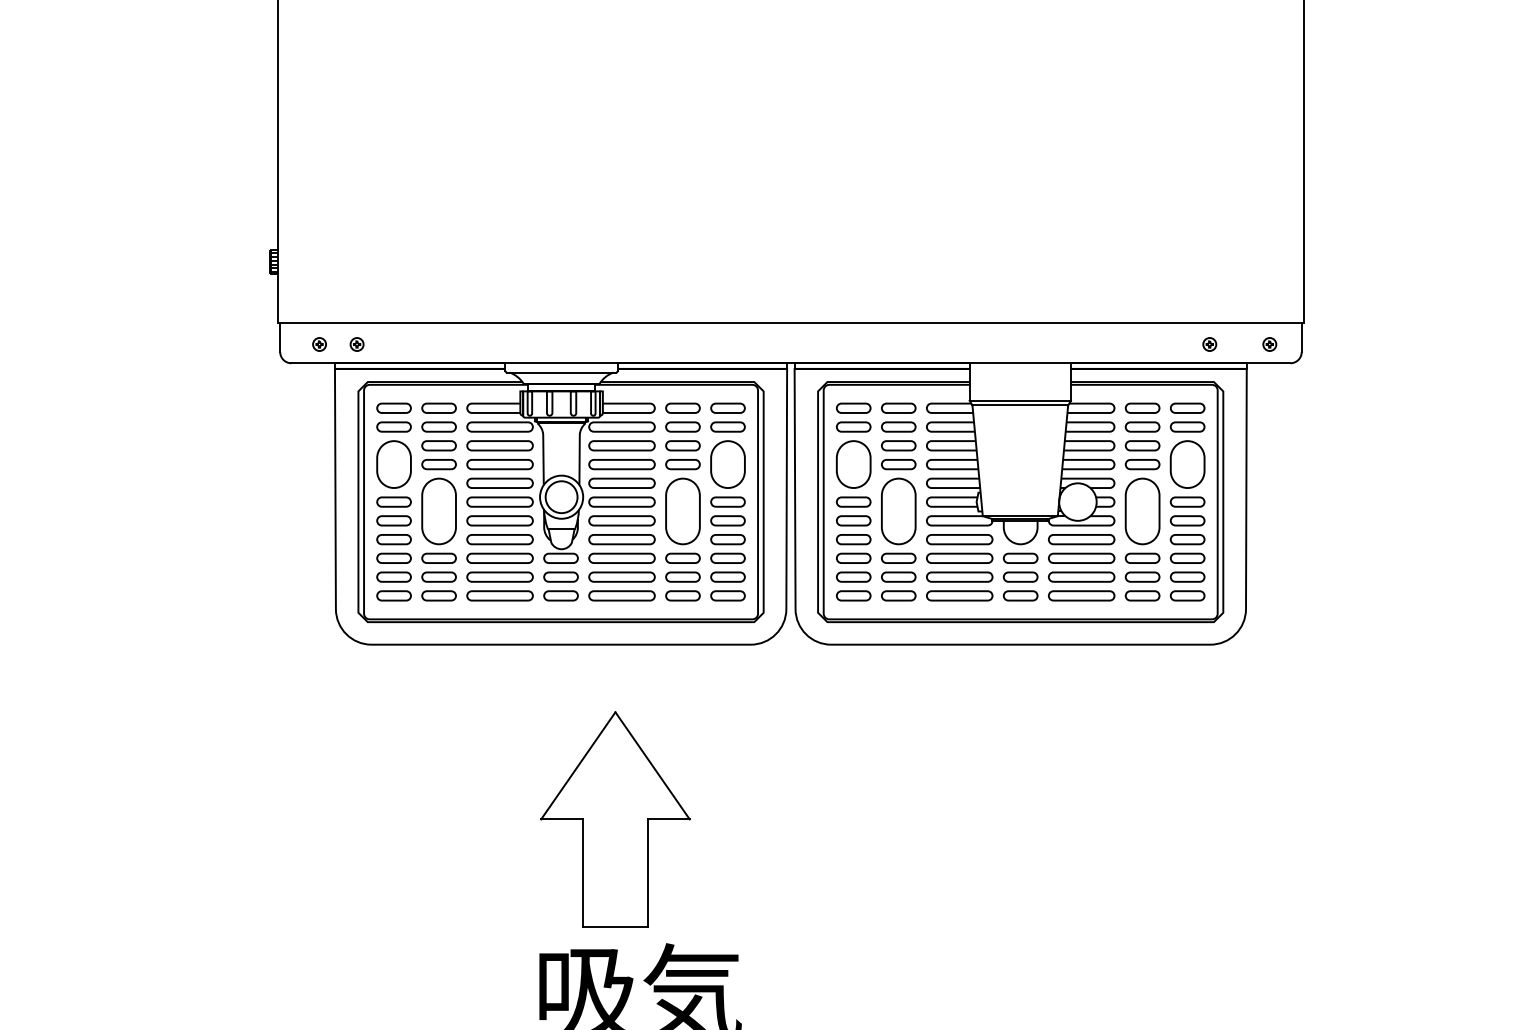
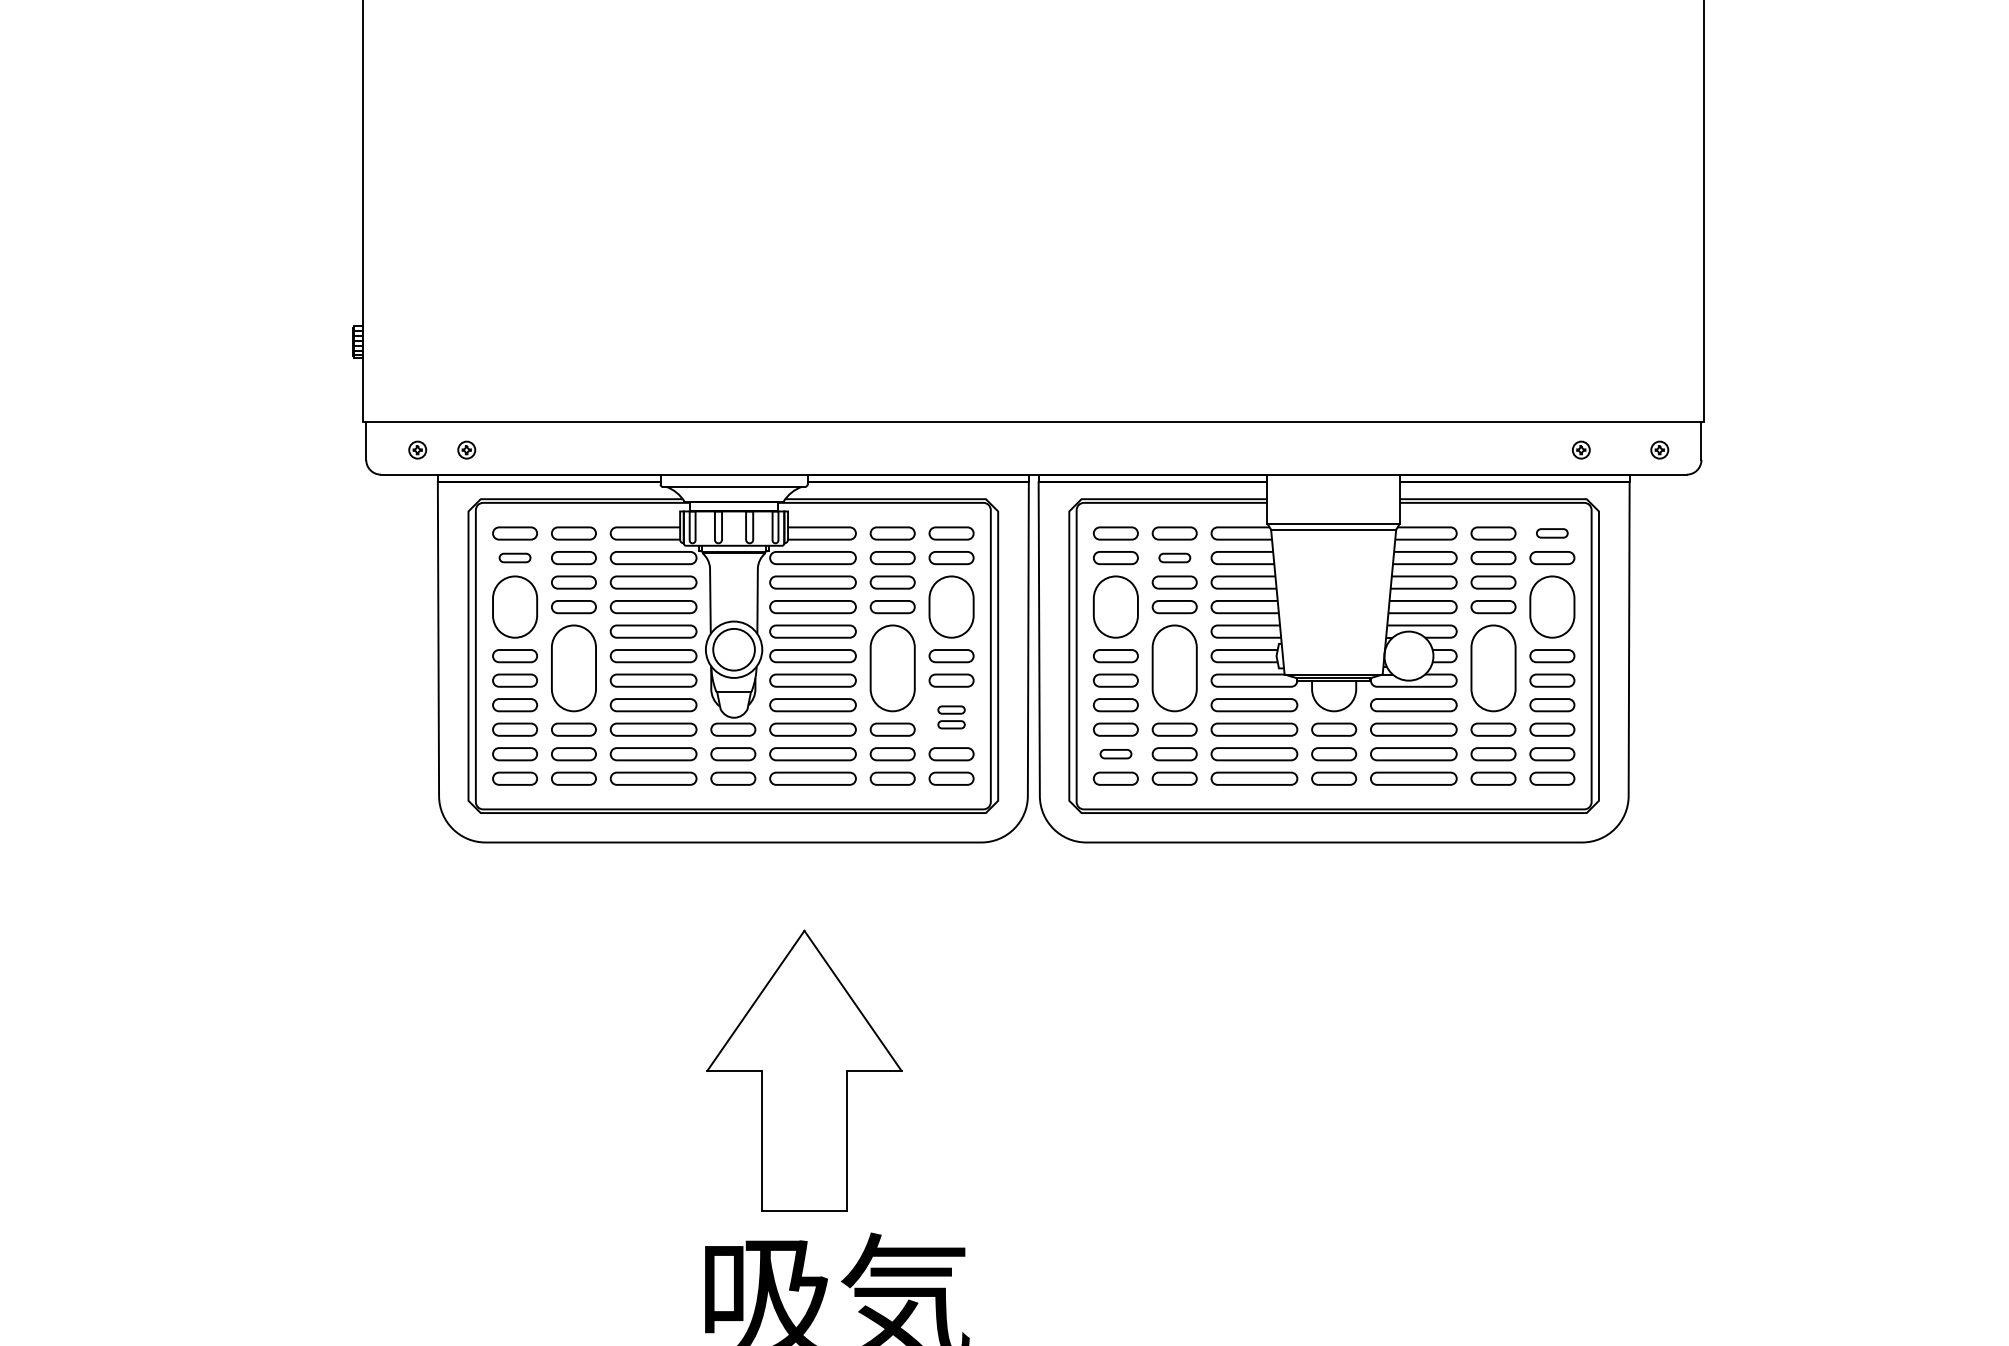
part: (1187, 407) -> (1552, 532), size x0.7
part: (393, 426) -> (514, 557), size x0.7
part: (898, 426) -> (1174, 557), size x0.7
part: (727, 548) -> (950, 716), size x0.6
part: (853, 576) -> (1115, 753), size x0.7

